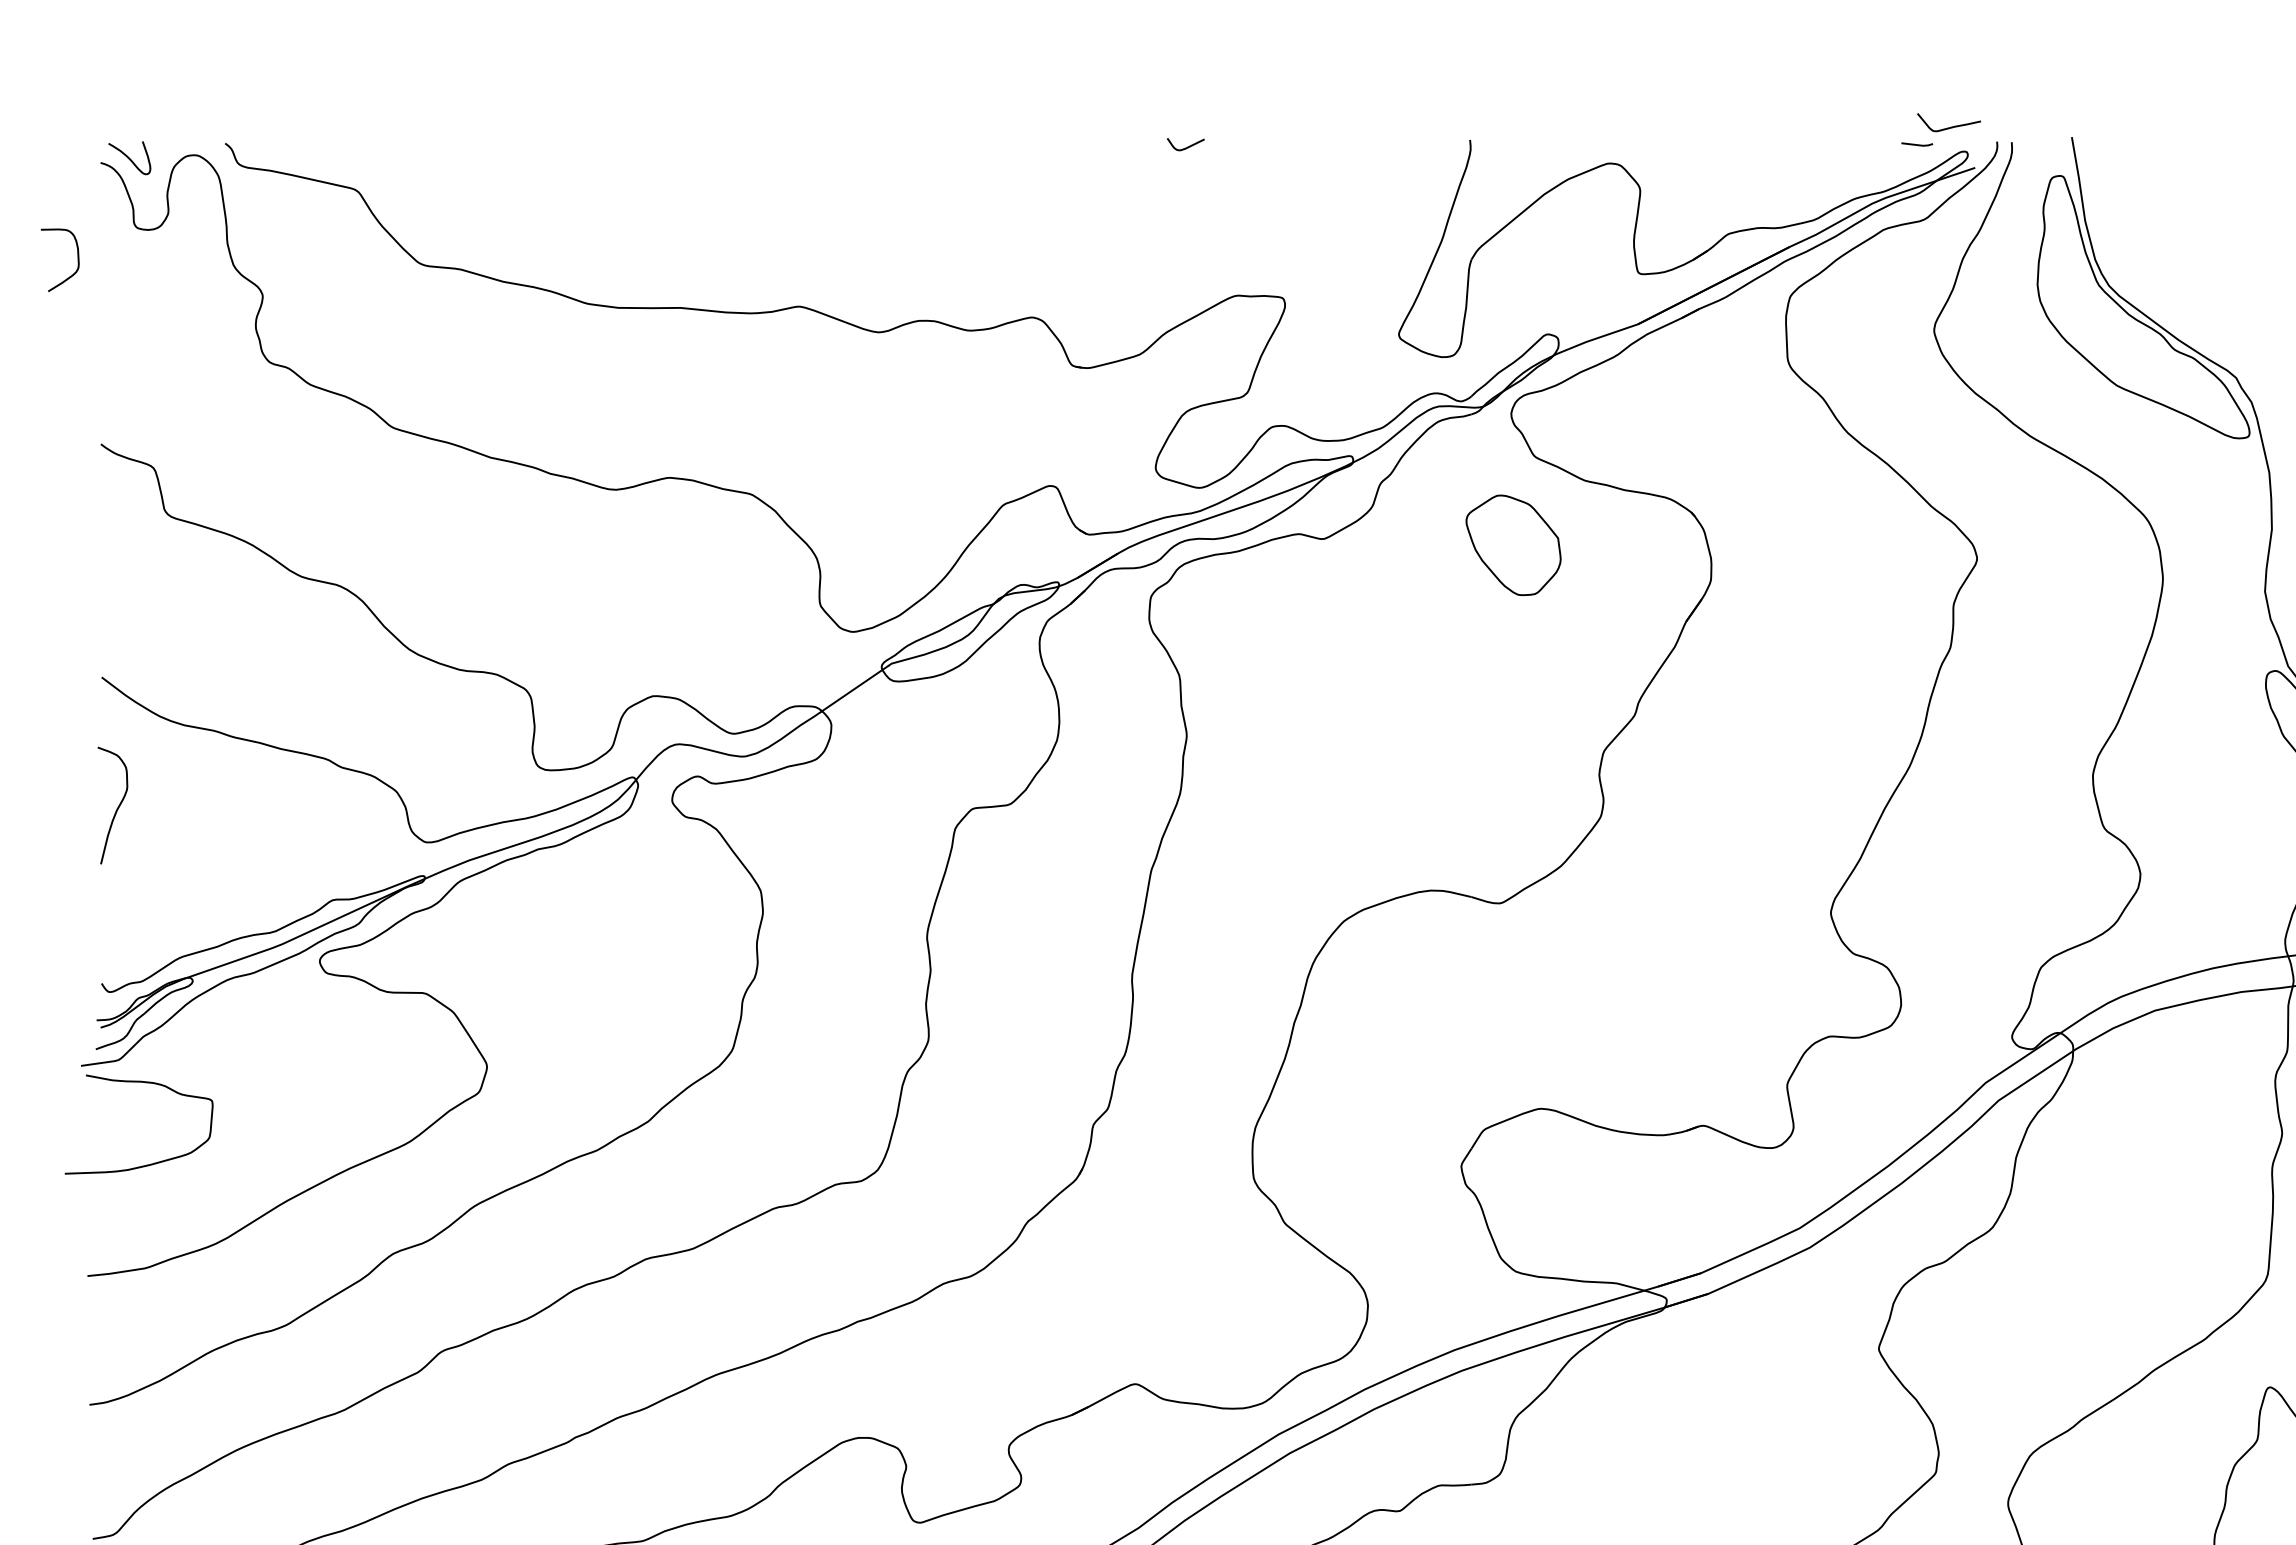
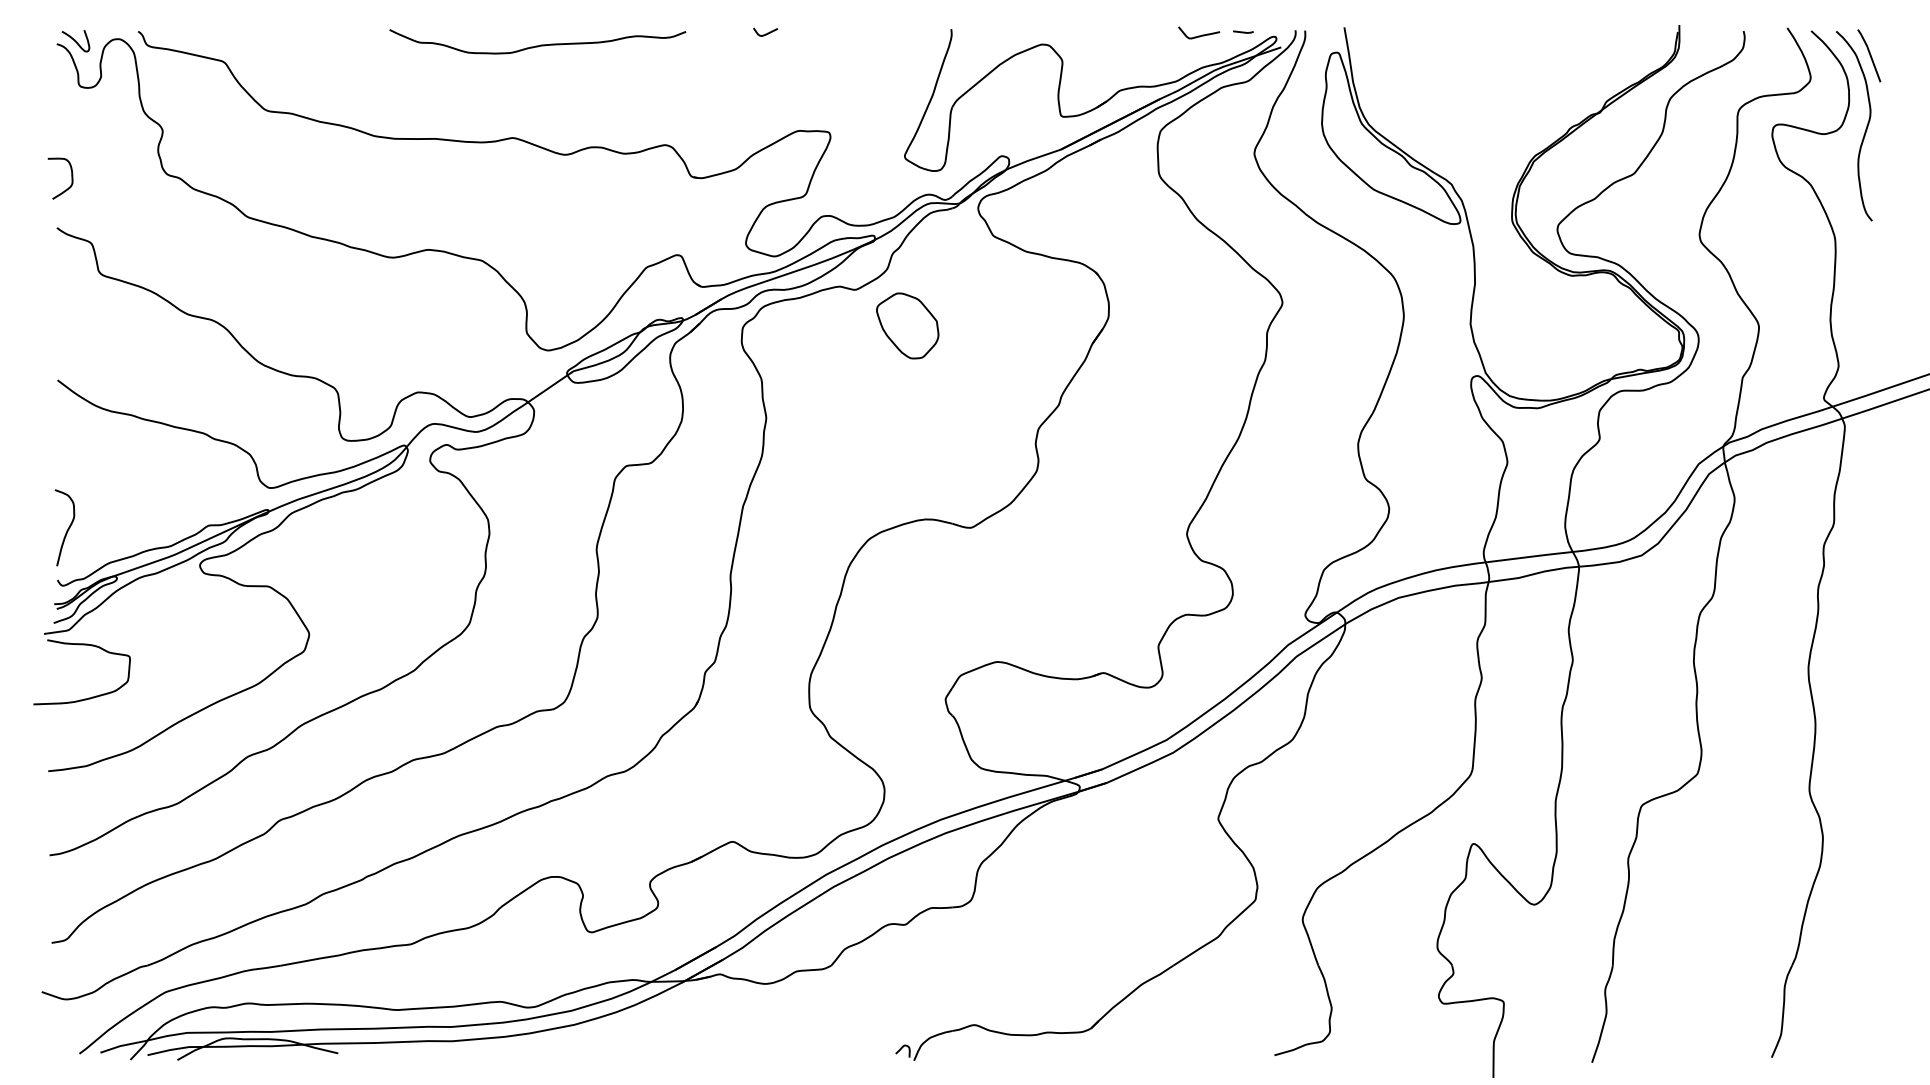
curve: (1949, 126) -> (1199, 35), moved
curve: (836, 164) -> (537, 45), added
curve: (77, 259) -> (71, 178), moved
part: (1513, 544) -> (907, 325), moved
curve: (116, 806) -> (67, 528), moved

